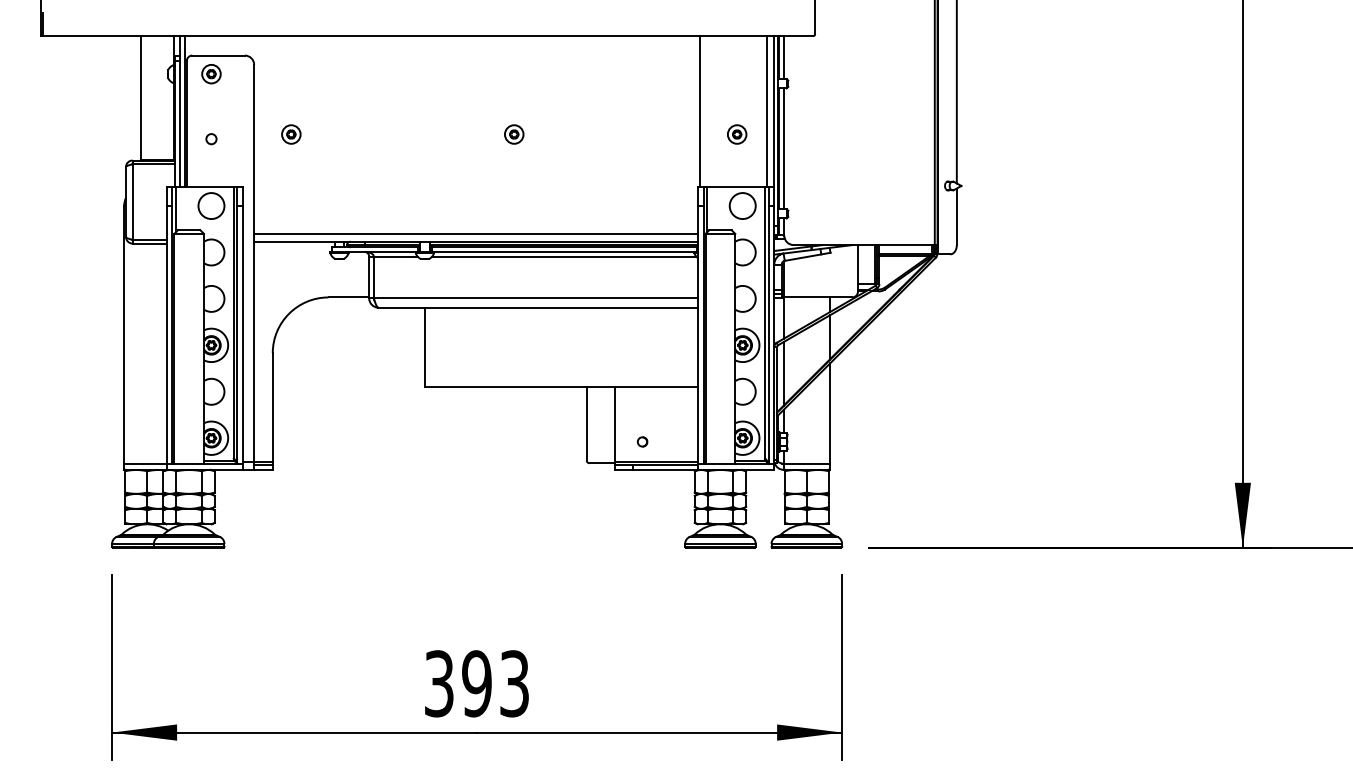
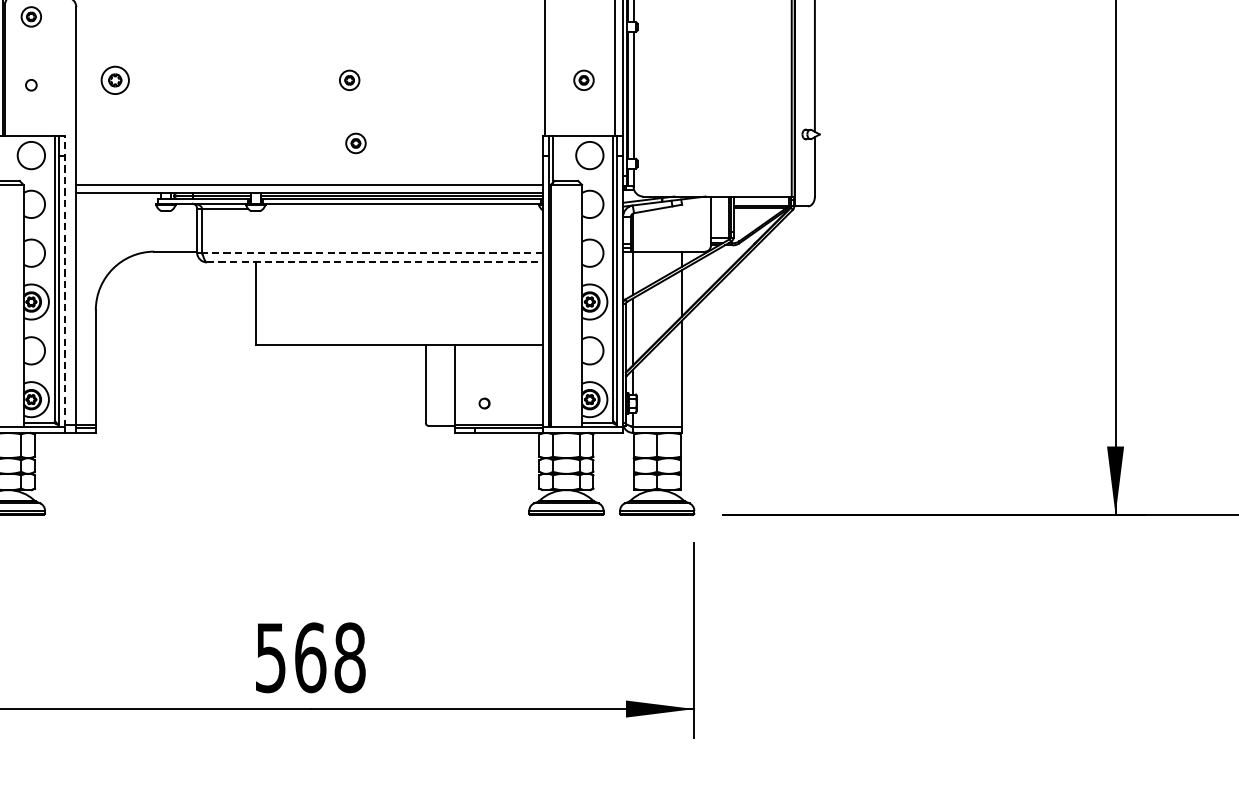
part: (291, 134) -> (115, 80), size x1.4
part: (520, 194) -> (356, 143), added
line: (564, 256) -> (402, 208), removed
line: (535, 298) -> (371, 252), solid -> dashed
line: (538, 307) -> (375, 262), solid -> dashed
line: (243, 325) -> (65, 281), solid -> dashed
text: (477, 683) -> (311, 657), 393 -> 568

